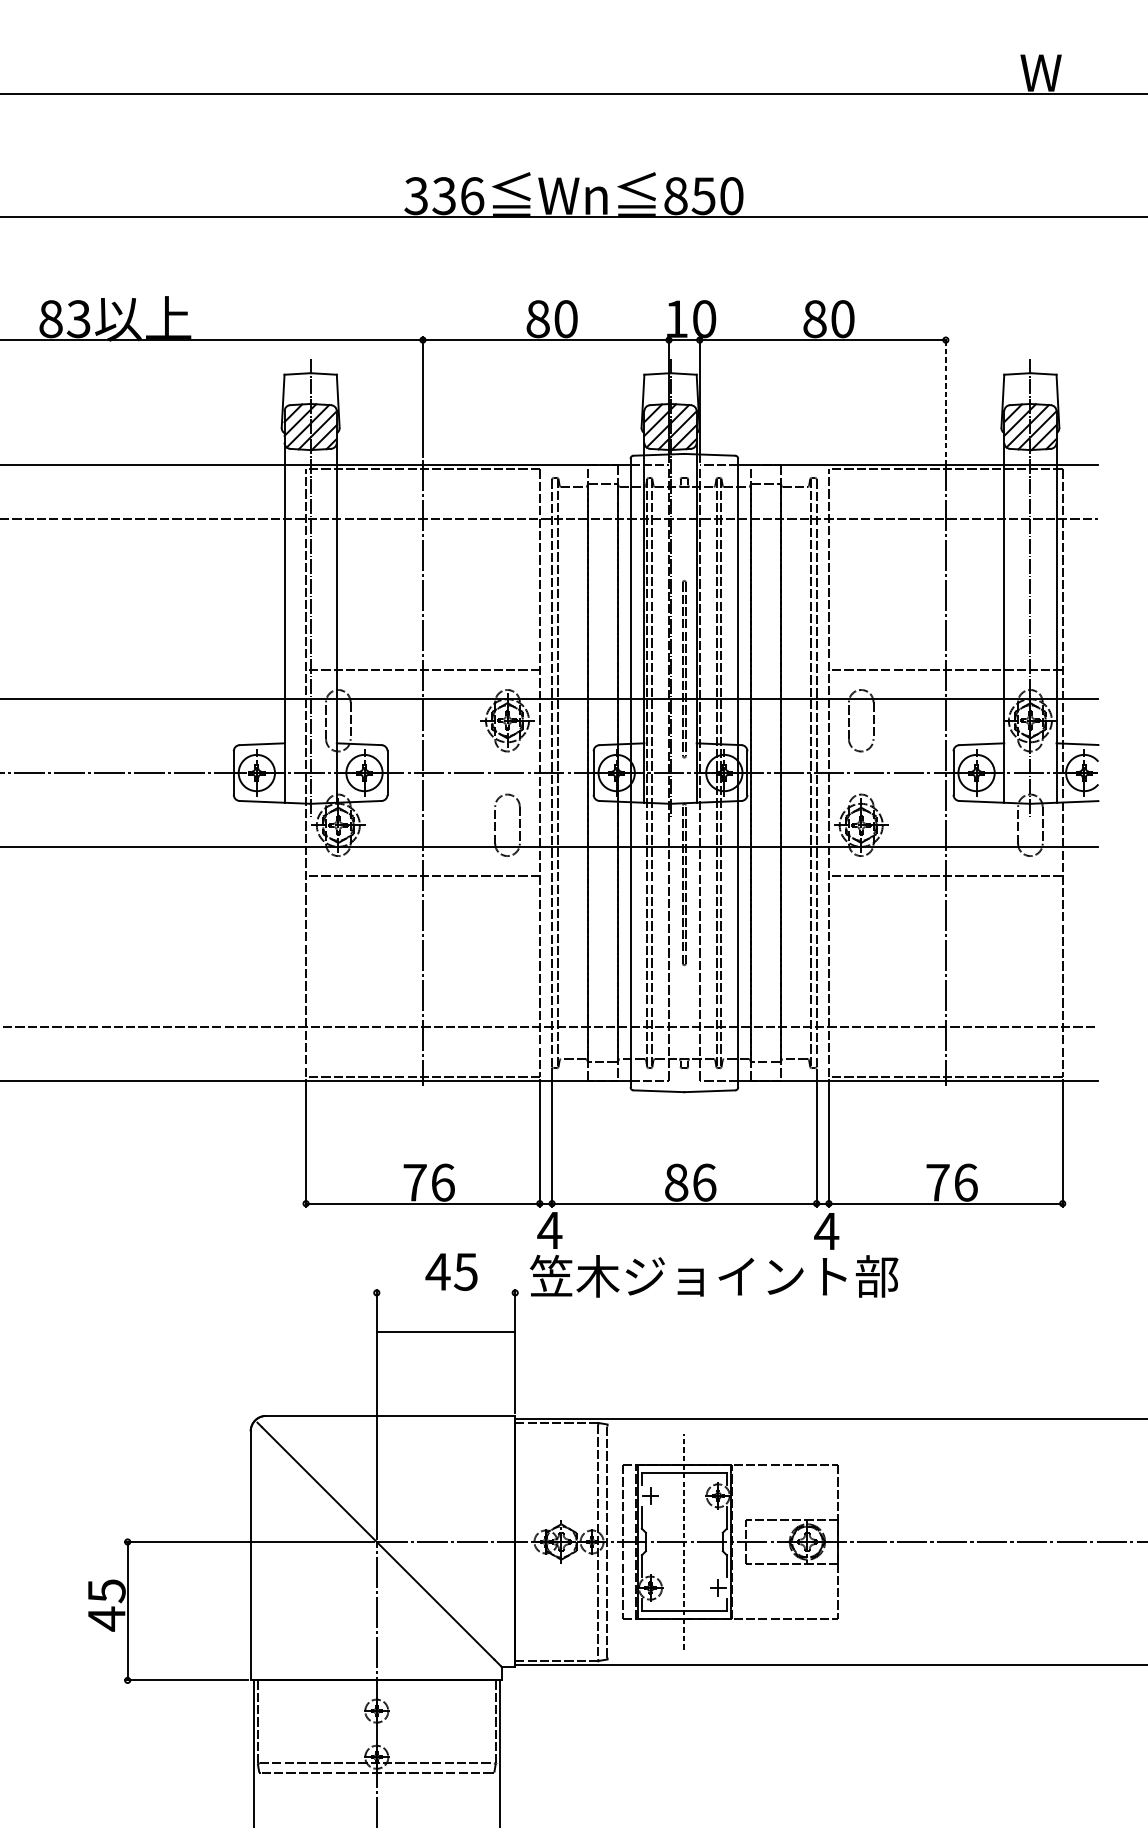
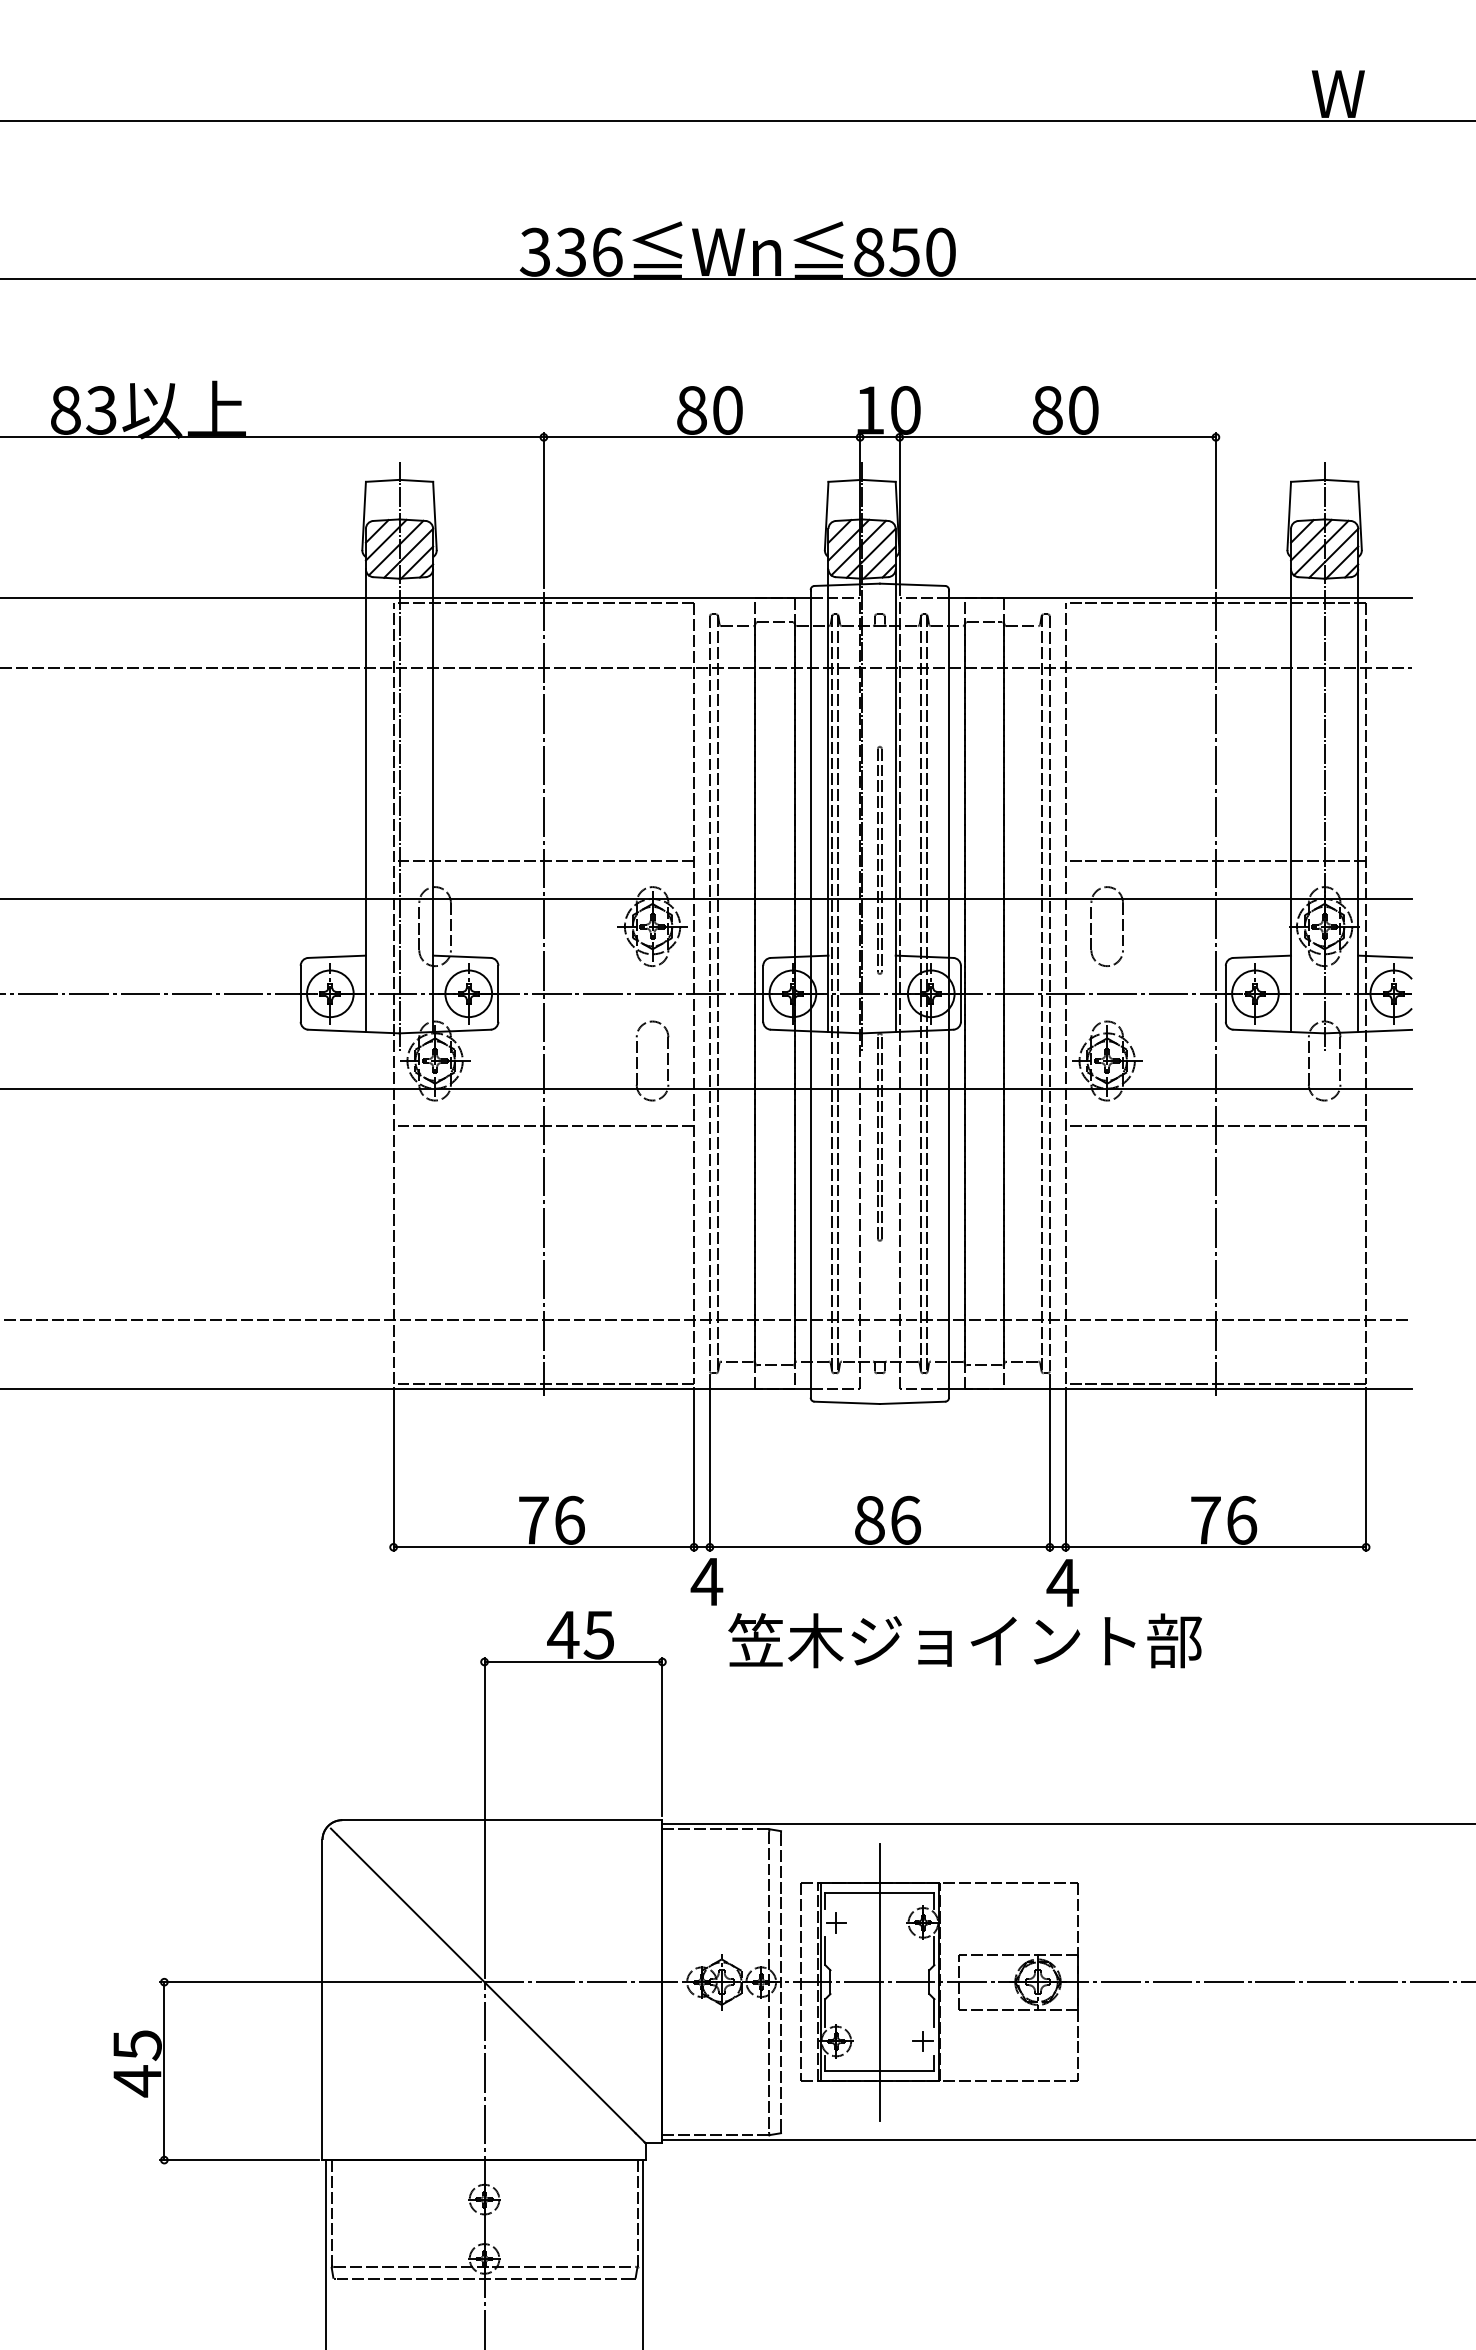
line: (945, 397) -> (1215, 510), dashed -> solid
text: (713, 1276) -> (964, 1640), moved
line: (446, 1332) -> (573, 1662), moved
line: (684, 1541) -> (879, 1981), dashed -> solid

